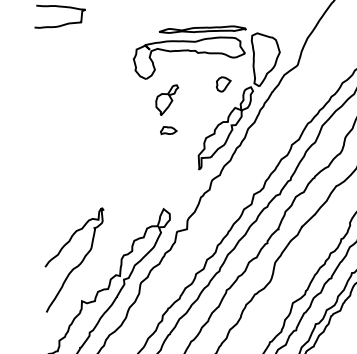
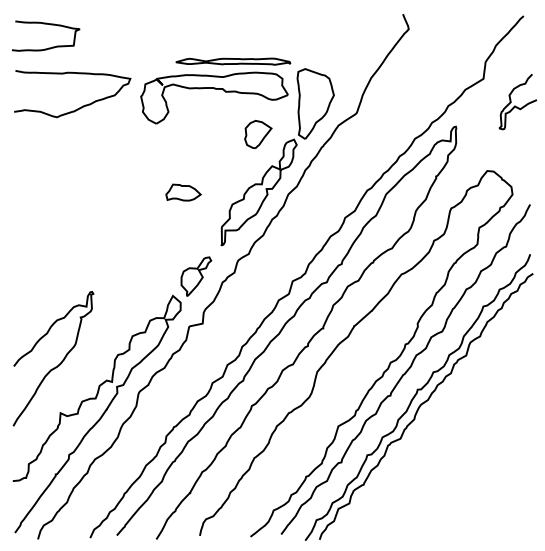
curve: (87, 69) -> (79, 107), added
part: (223, 84) -> (258, 134), size x1.43
part: (167, 100) -> (196, 276), moved
part: (168, 130) -> (183, 192), size x1.67

